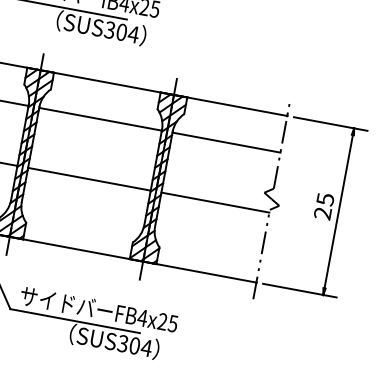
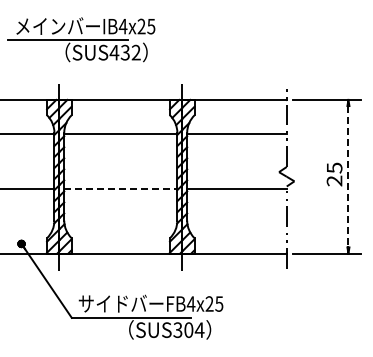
text: (121, 32) -> (125, 52), SUS304 -> SUS432
line: (89, 179) -> (120, 189), solid -> dashed
line: (338, 211) -> (348, 176), solid -> dashed

